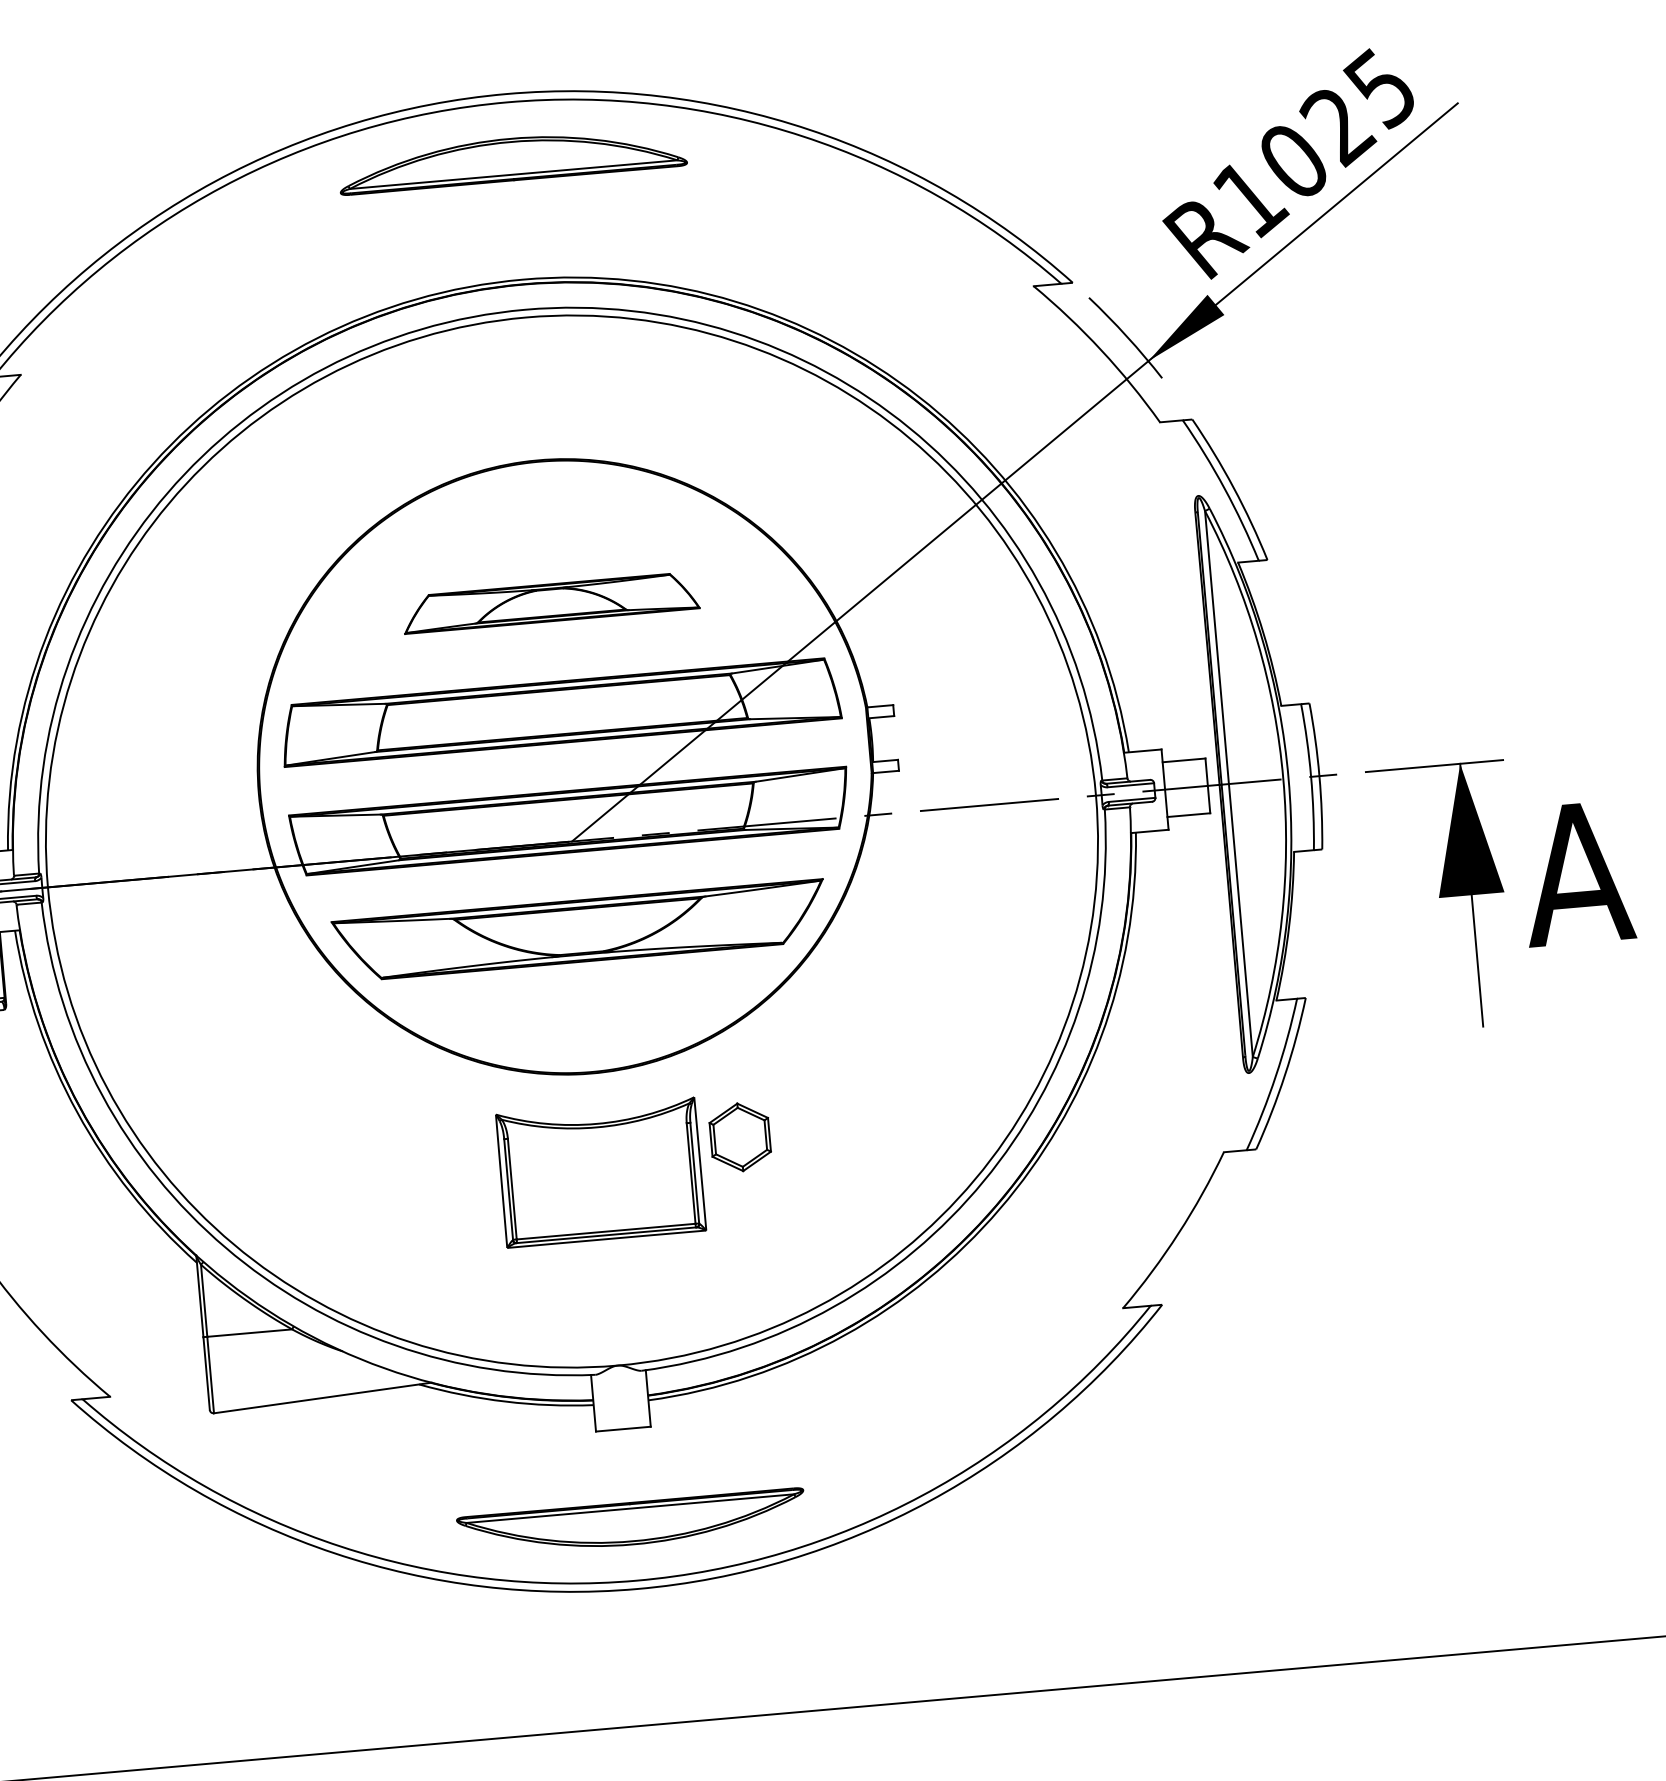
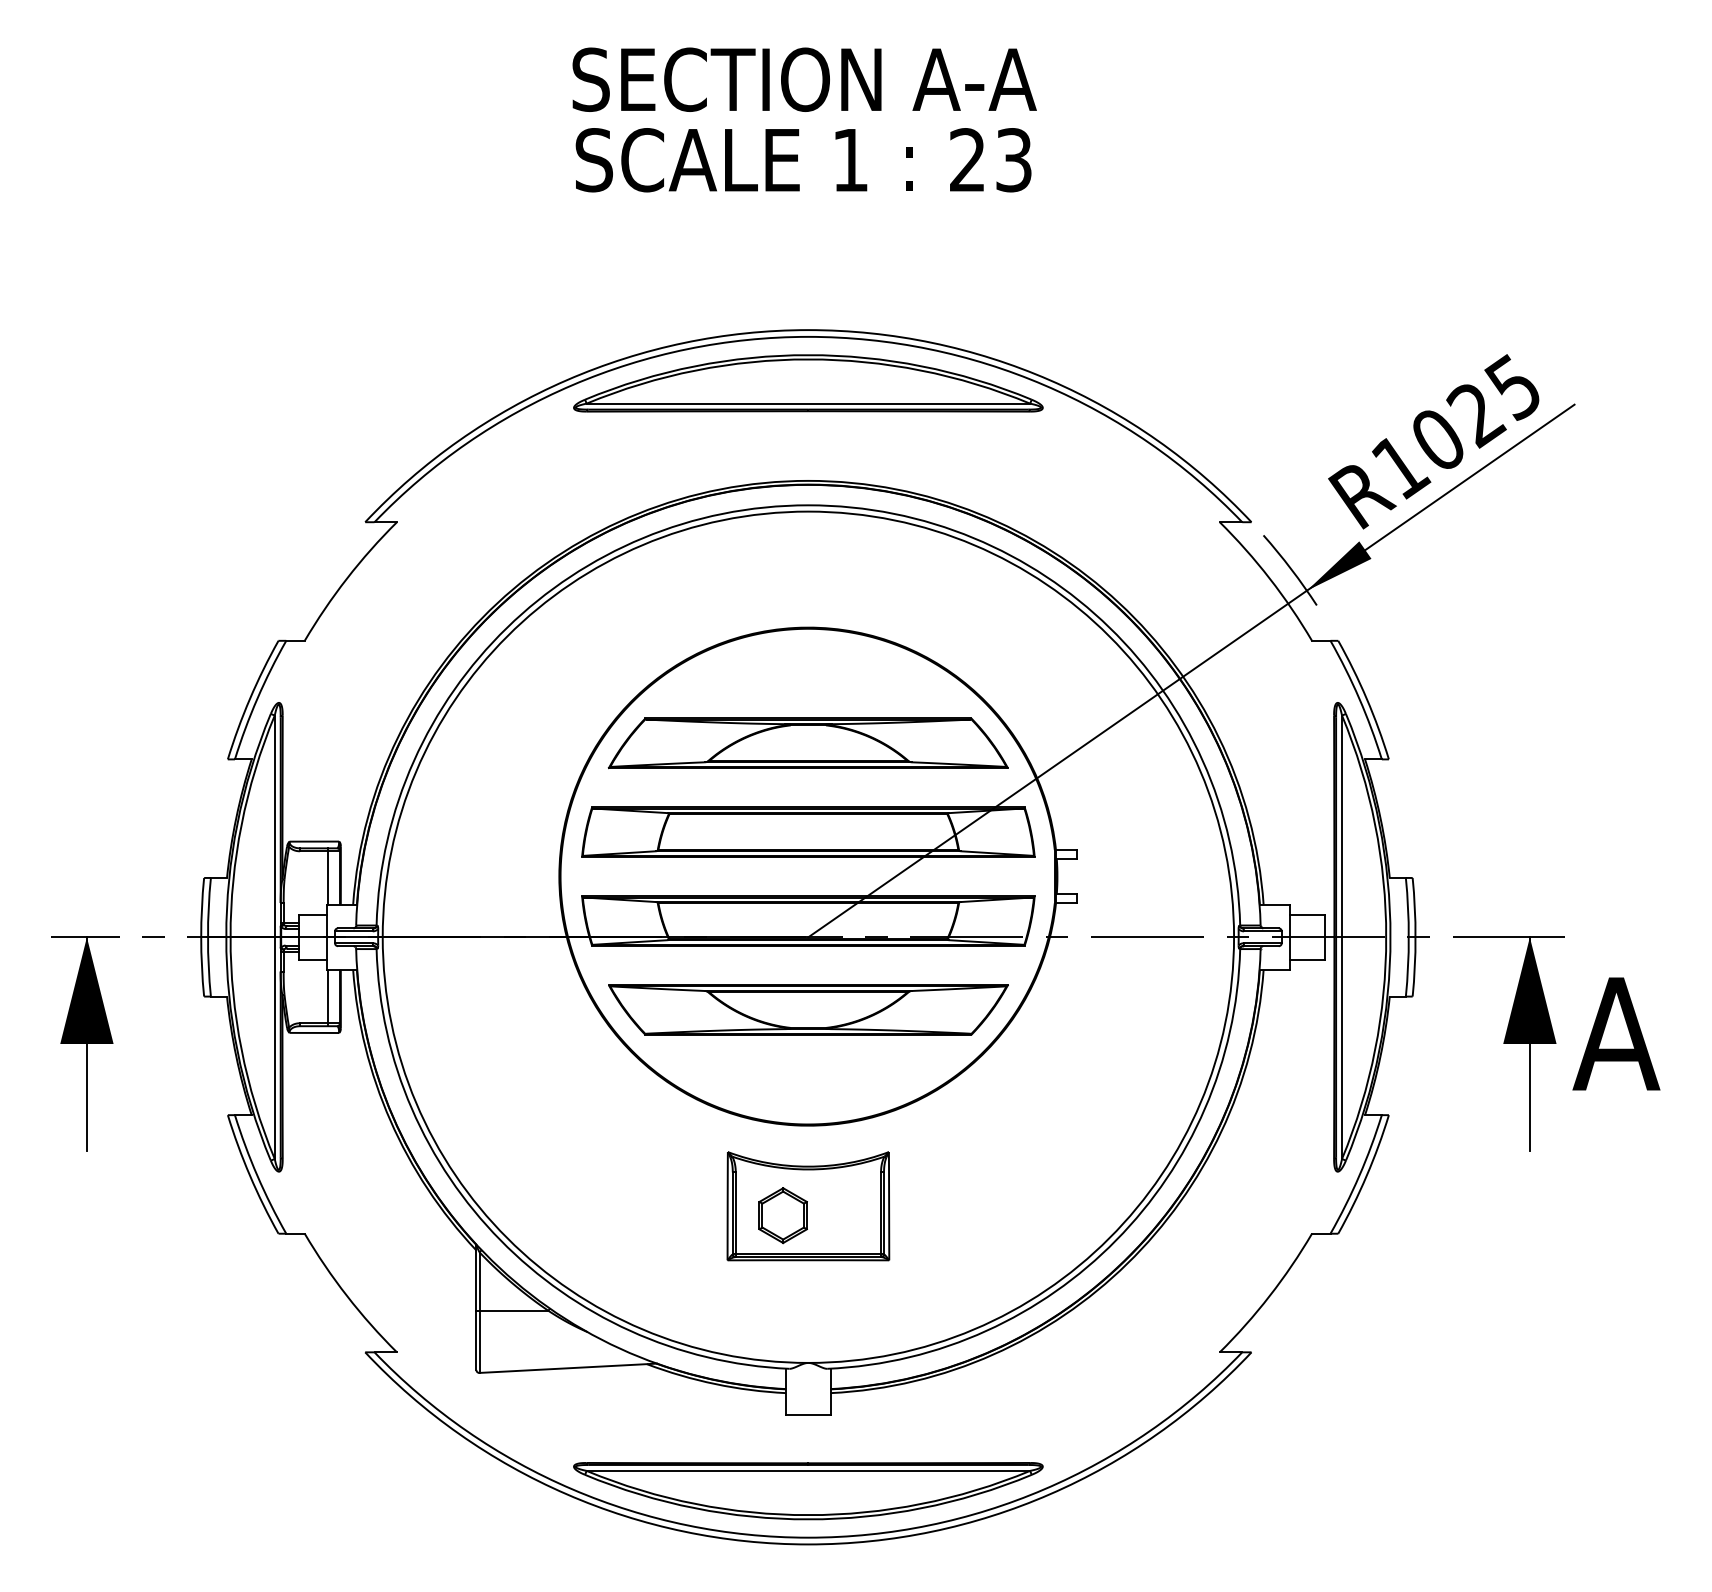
part: (512, 159) -> (808, 383), size x1.67
part: (549, 603) -> (807, 743), size x1.67
part: (739, 1137) -> (782, 1215), moved
part: (631, 1523) -> (808, 1491), size x1.67

